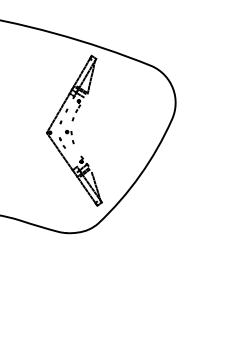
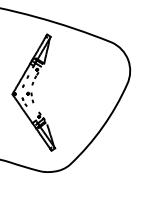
part: (74, 130) -> (33, 92), moved

